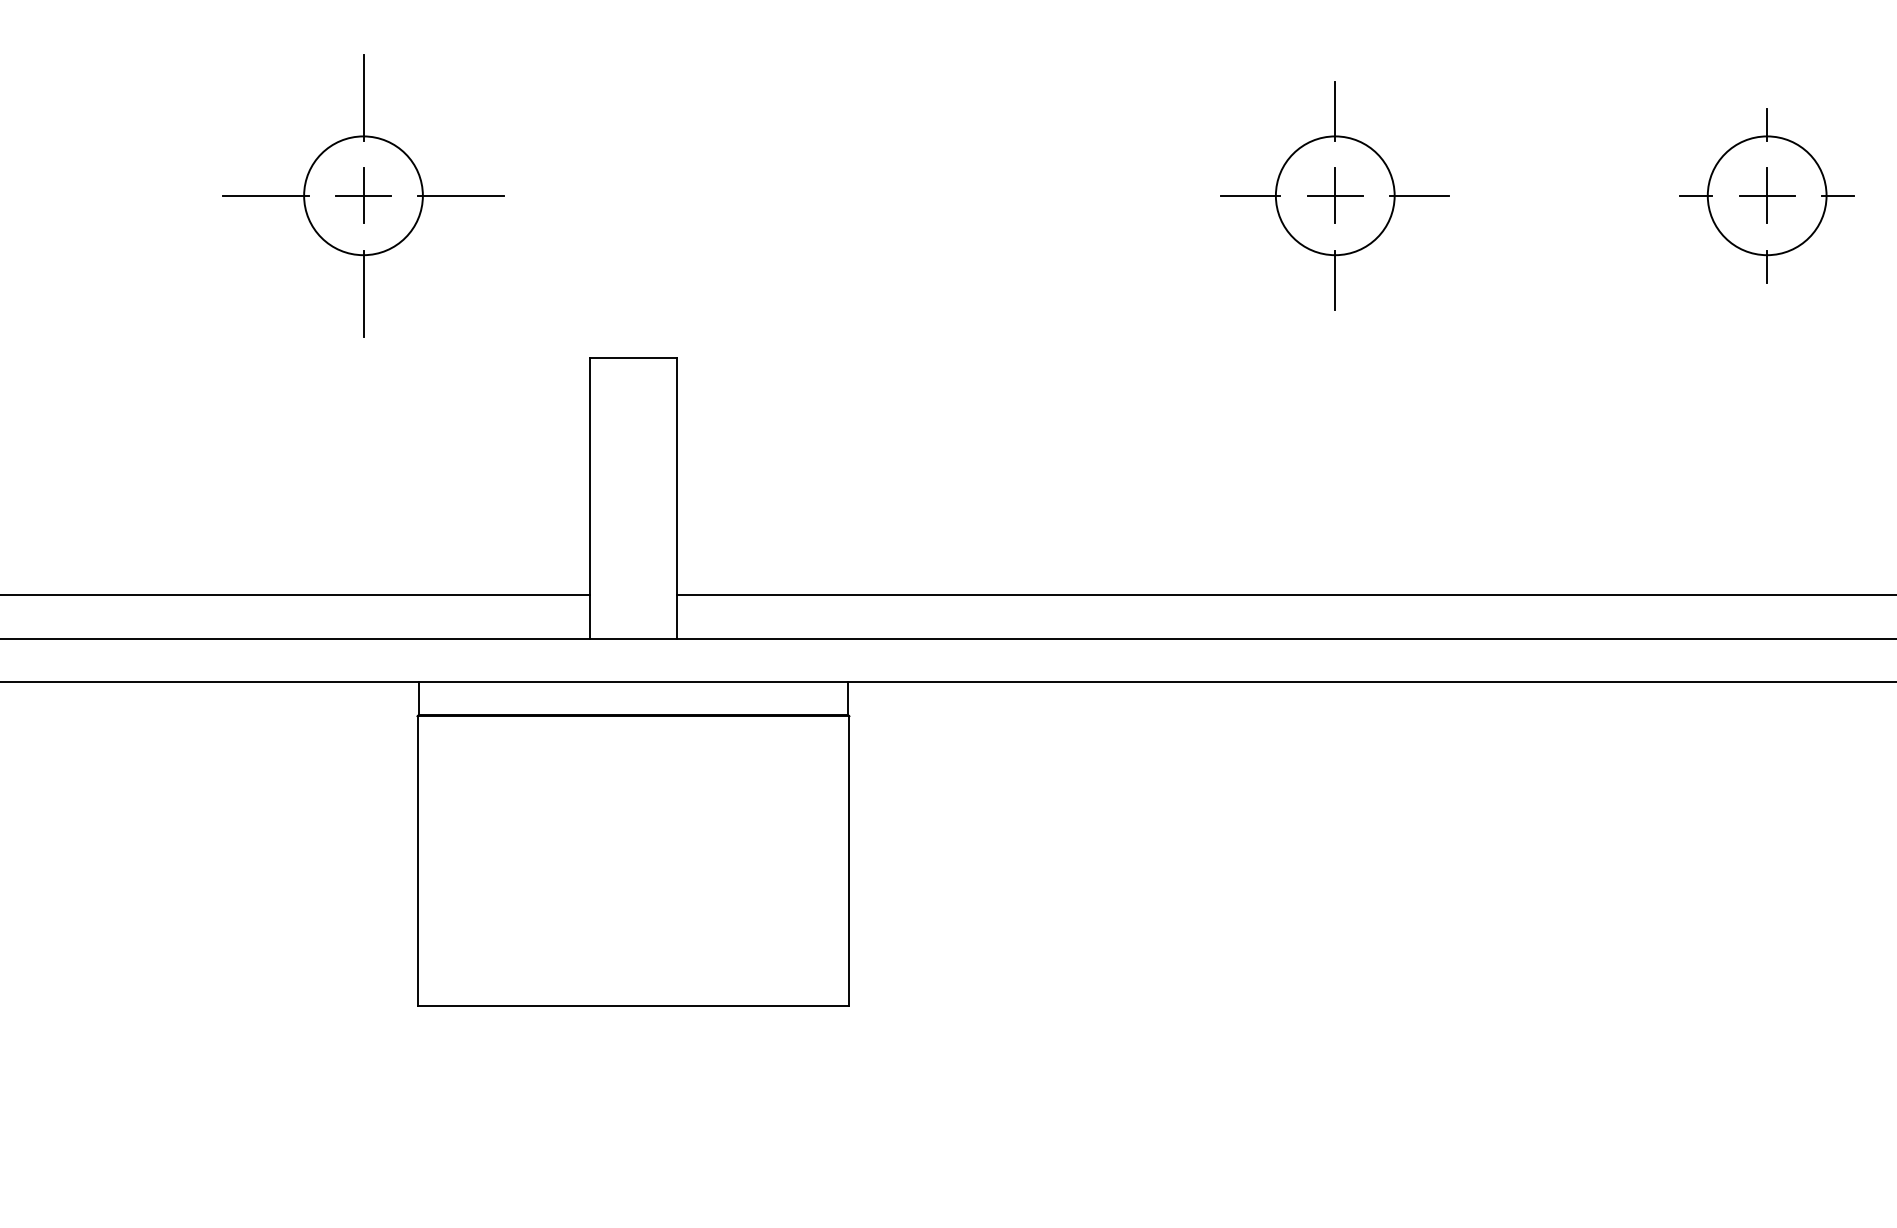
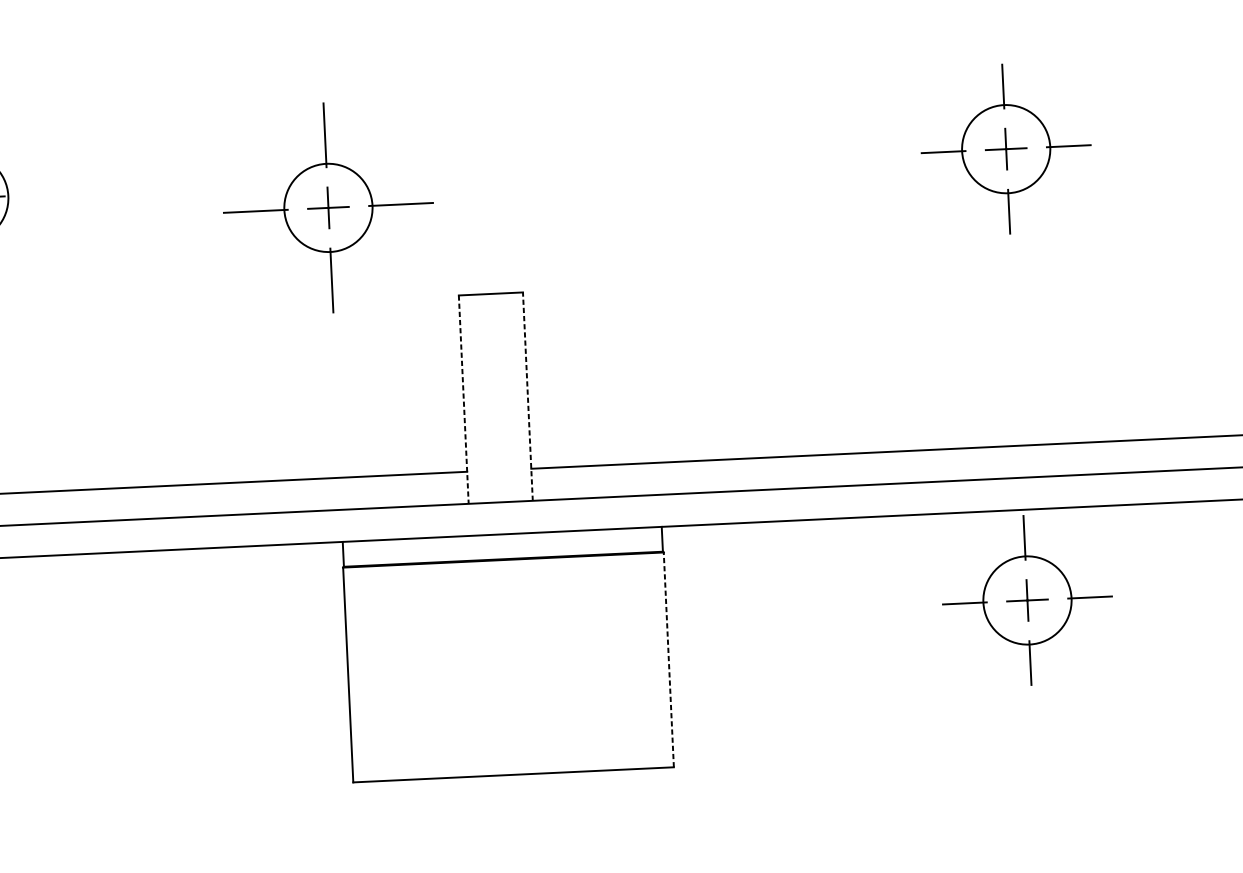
part: (363, 195) -> (328, 207), moved
line: (676, 497) -> (527, 396), solid -> dashed
line: (590, 498) -> (463, 399), solid -> dashed
part: (1334, 803) -> (1026, 600), added
line: (849, 860) -> (668, 659), solid -> dashed

